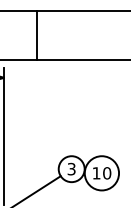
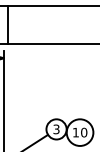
line: (37, 34) -> (8, 24), moved

